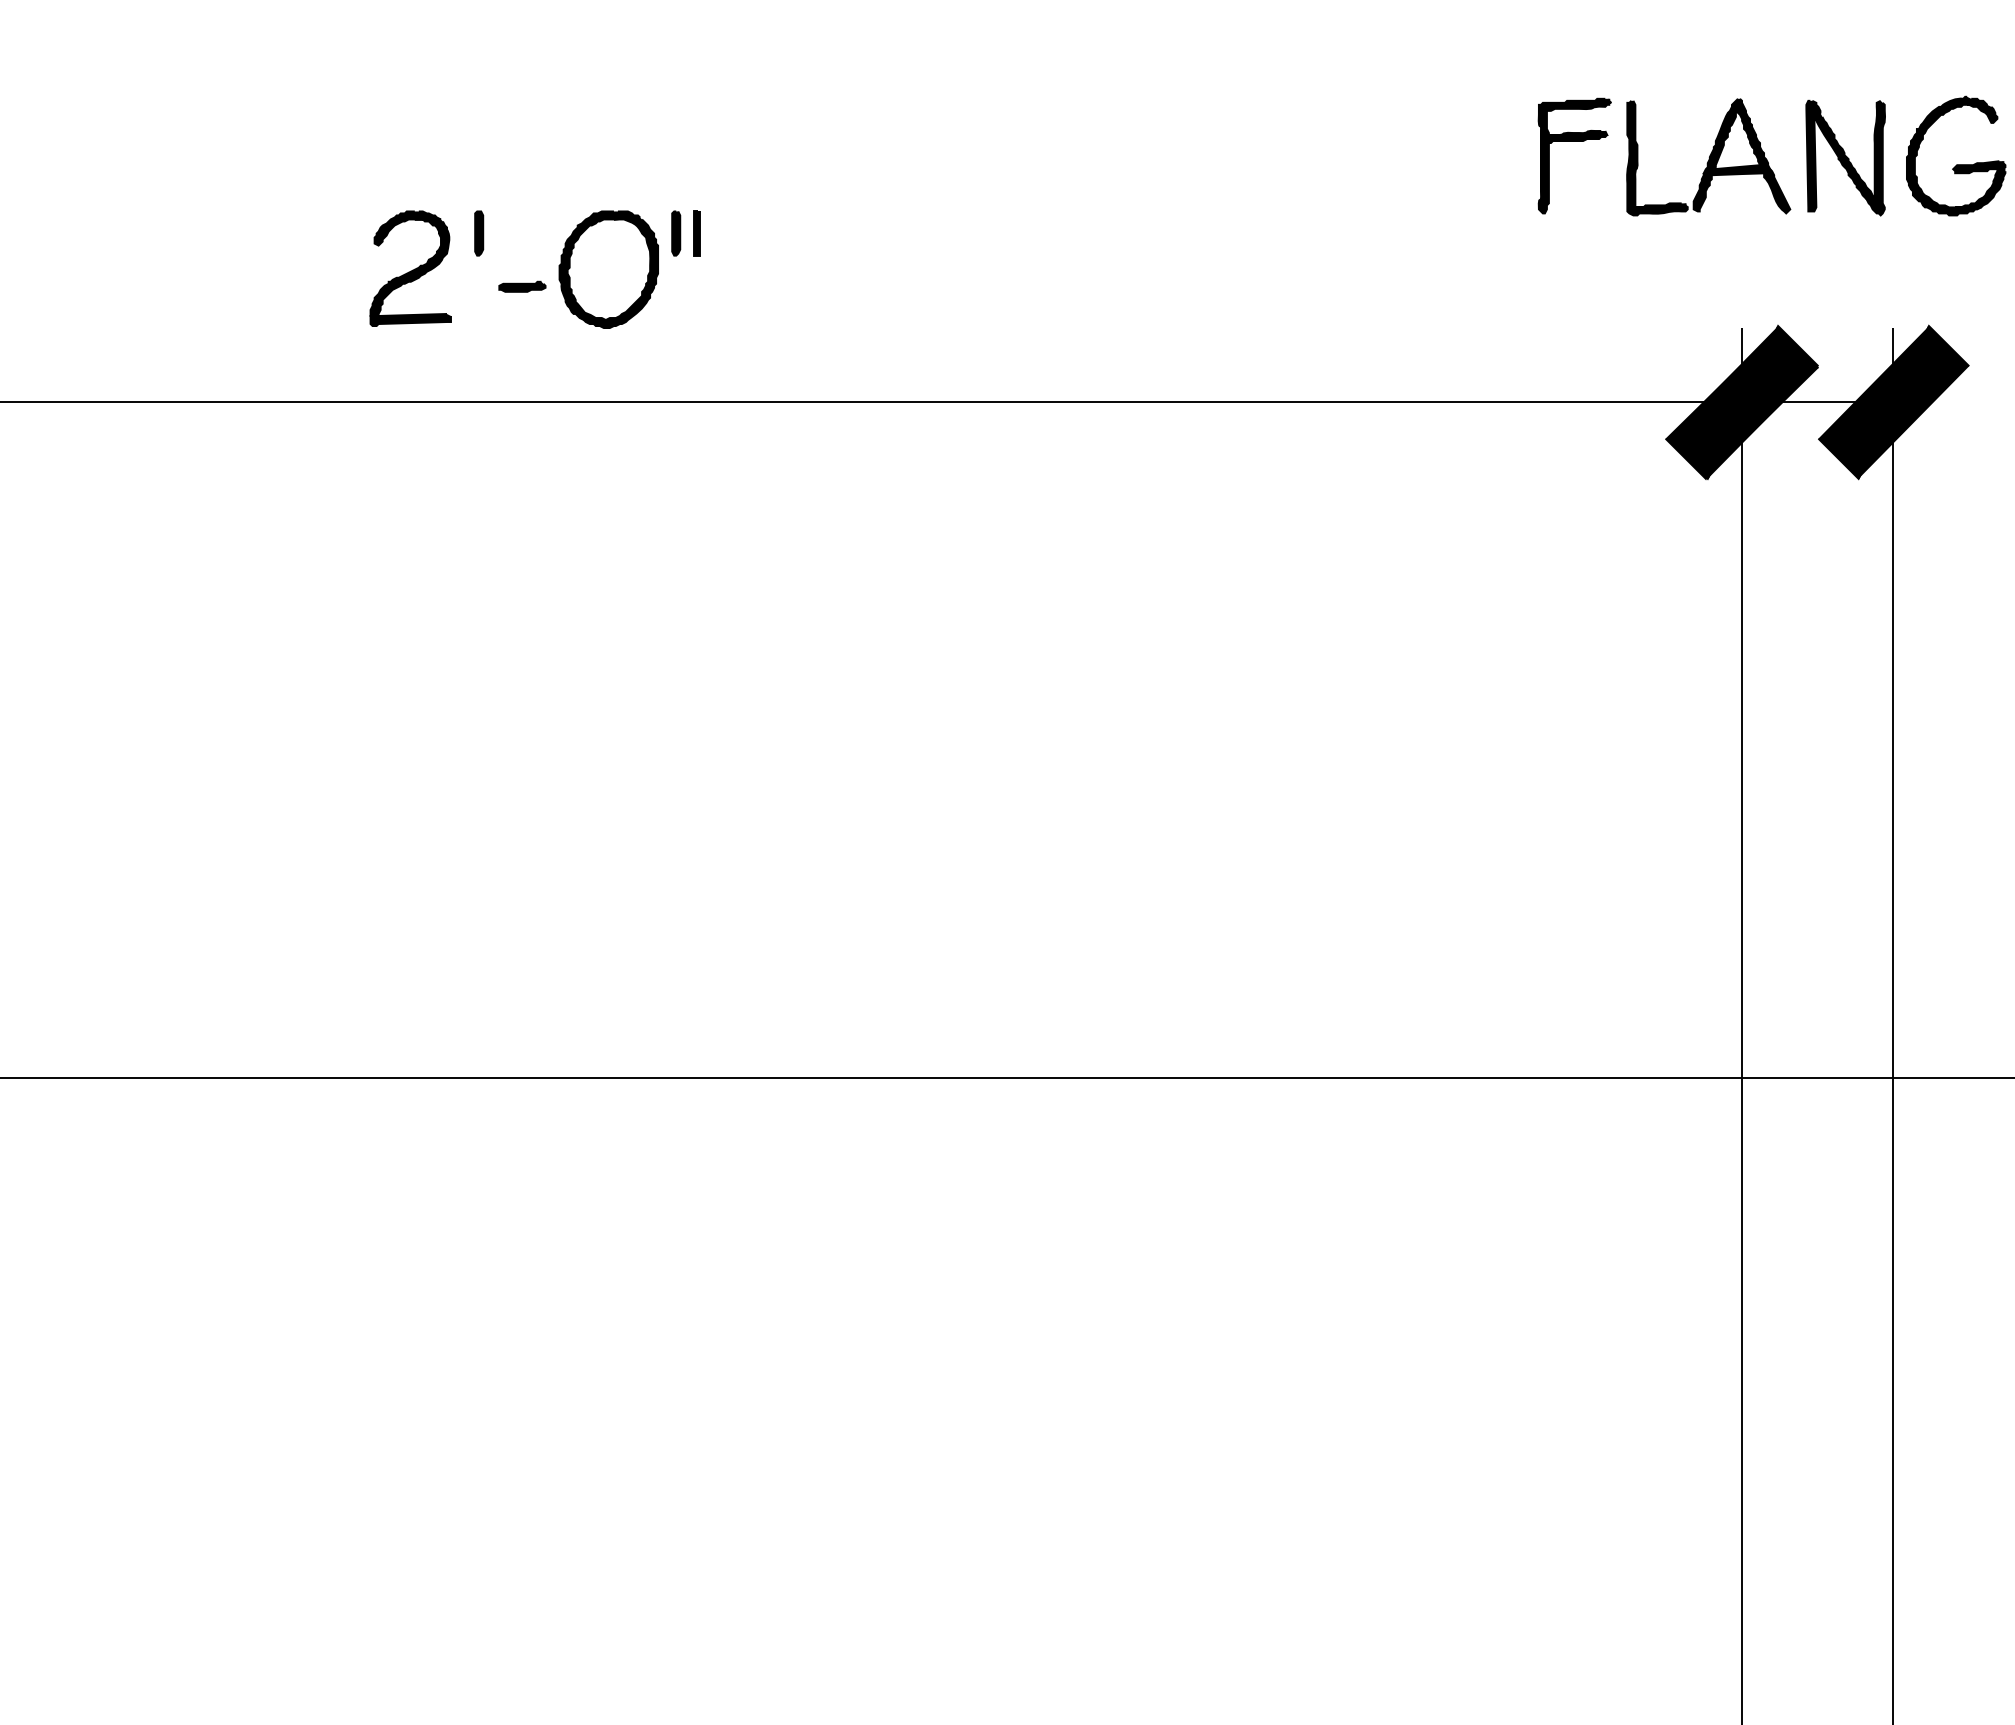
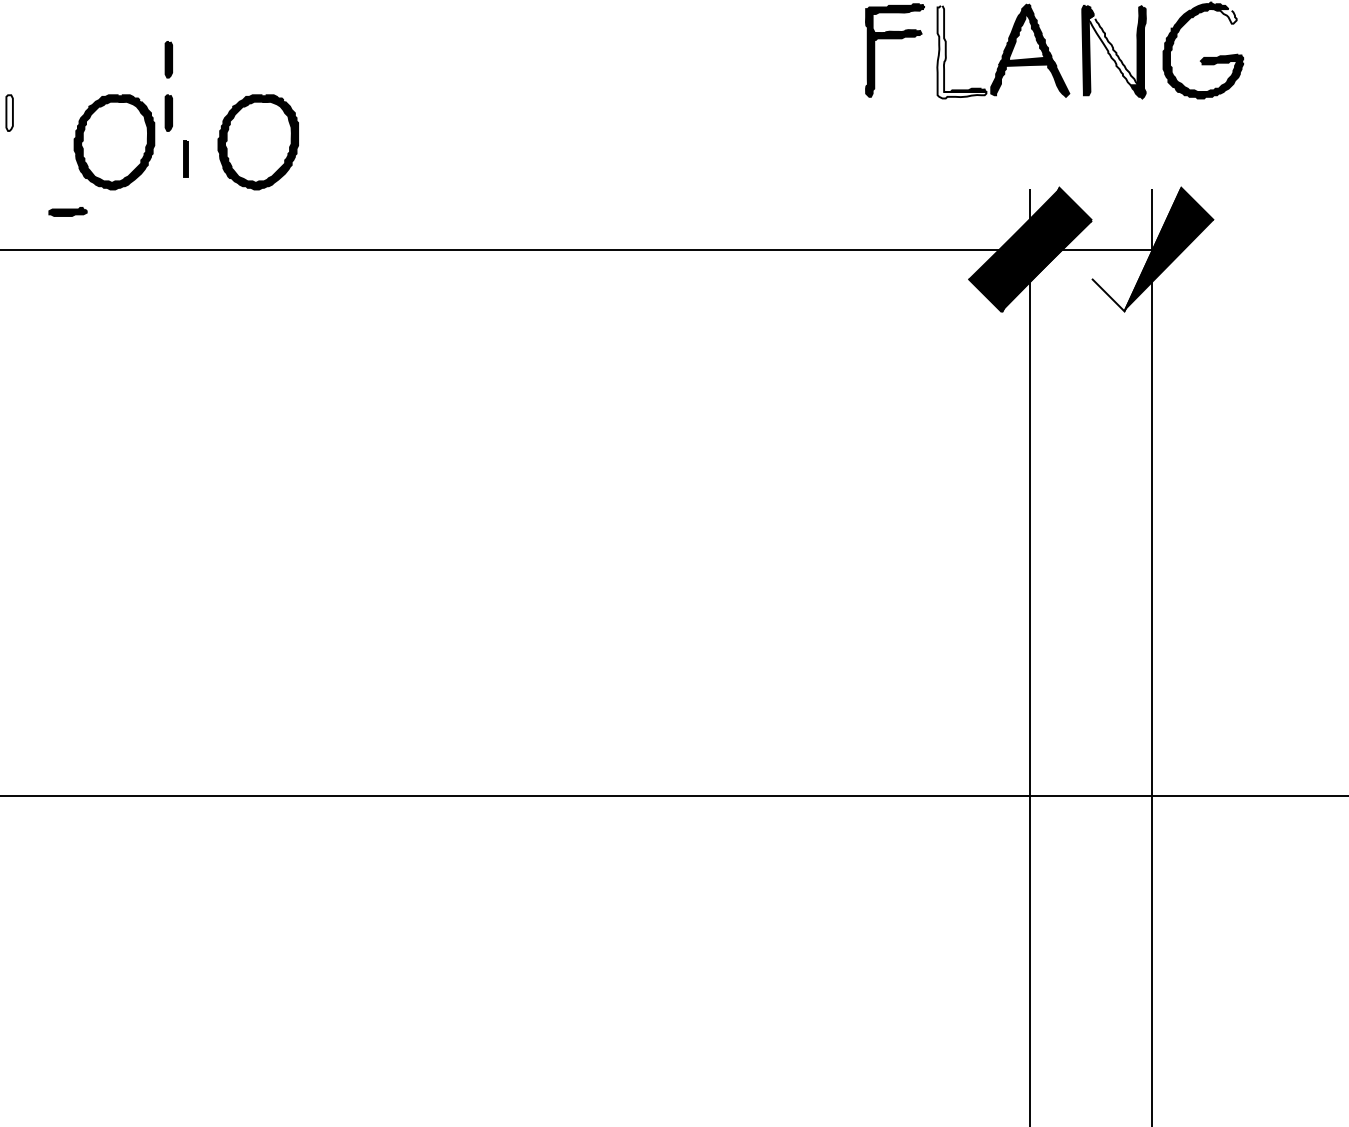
fill: (1982, 113) -> (1224, 16), removed
fill: (1844, 155) -> (1113, 50), removed
fill: (1657, 157) -> (961, 51), removed
part: (676, 167) -> (169, 59), added
fill: (479, 233) -> (9, 113), removed
part: (696, 233) -> (185, 159), moved
part: (786, 269) -> (258, 142), added
part: (522, 286) -> (68, 211), moved
fill: (1873, 402) -> (1136, 249), removed

